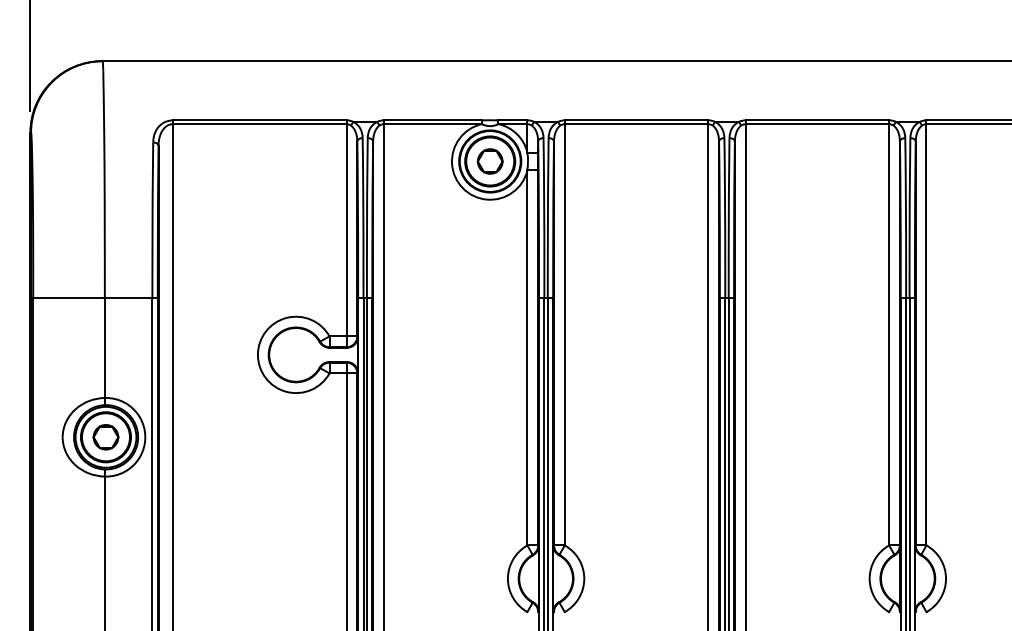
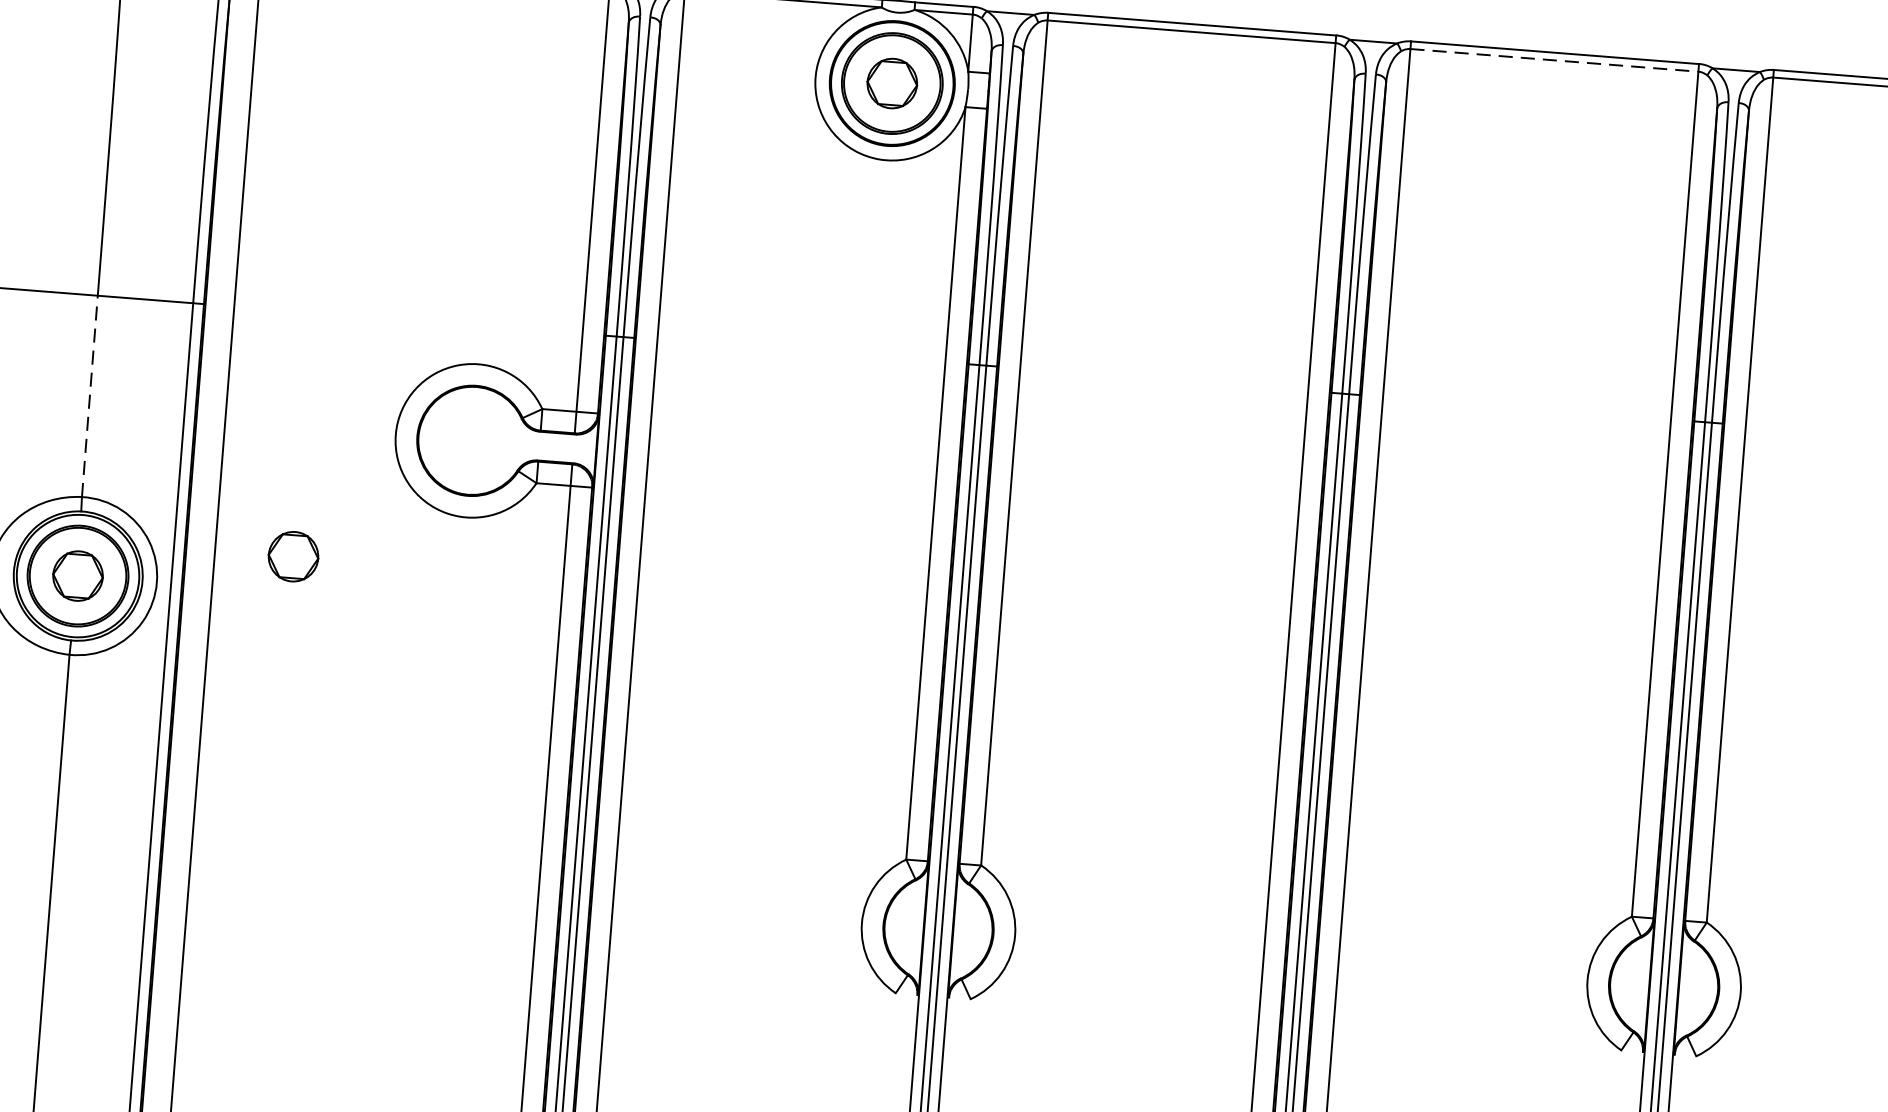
line: (817, 124) -> (1554, 61), solid -> dashed
line: (104, 347) -> (89, 395), solid -> dashed
part: (211, 419) -> (292, 557), added

